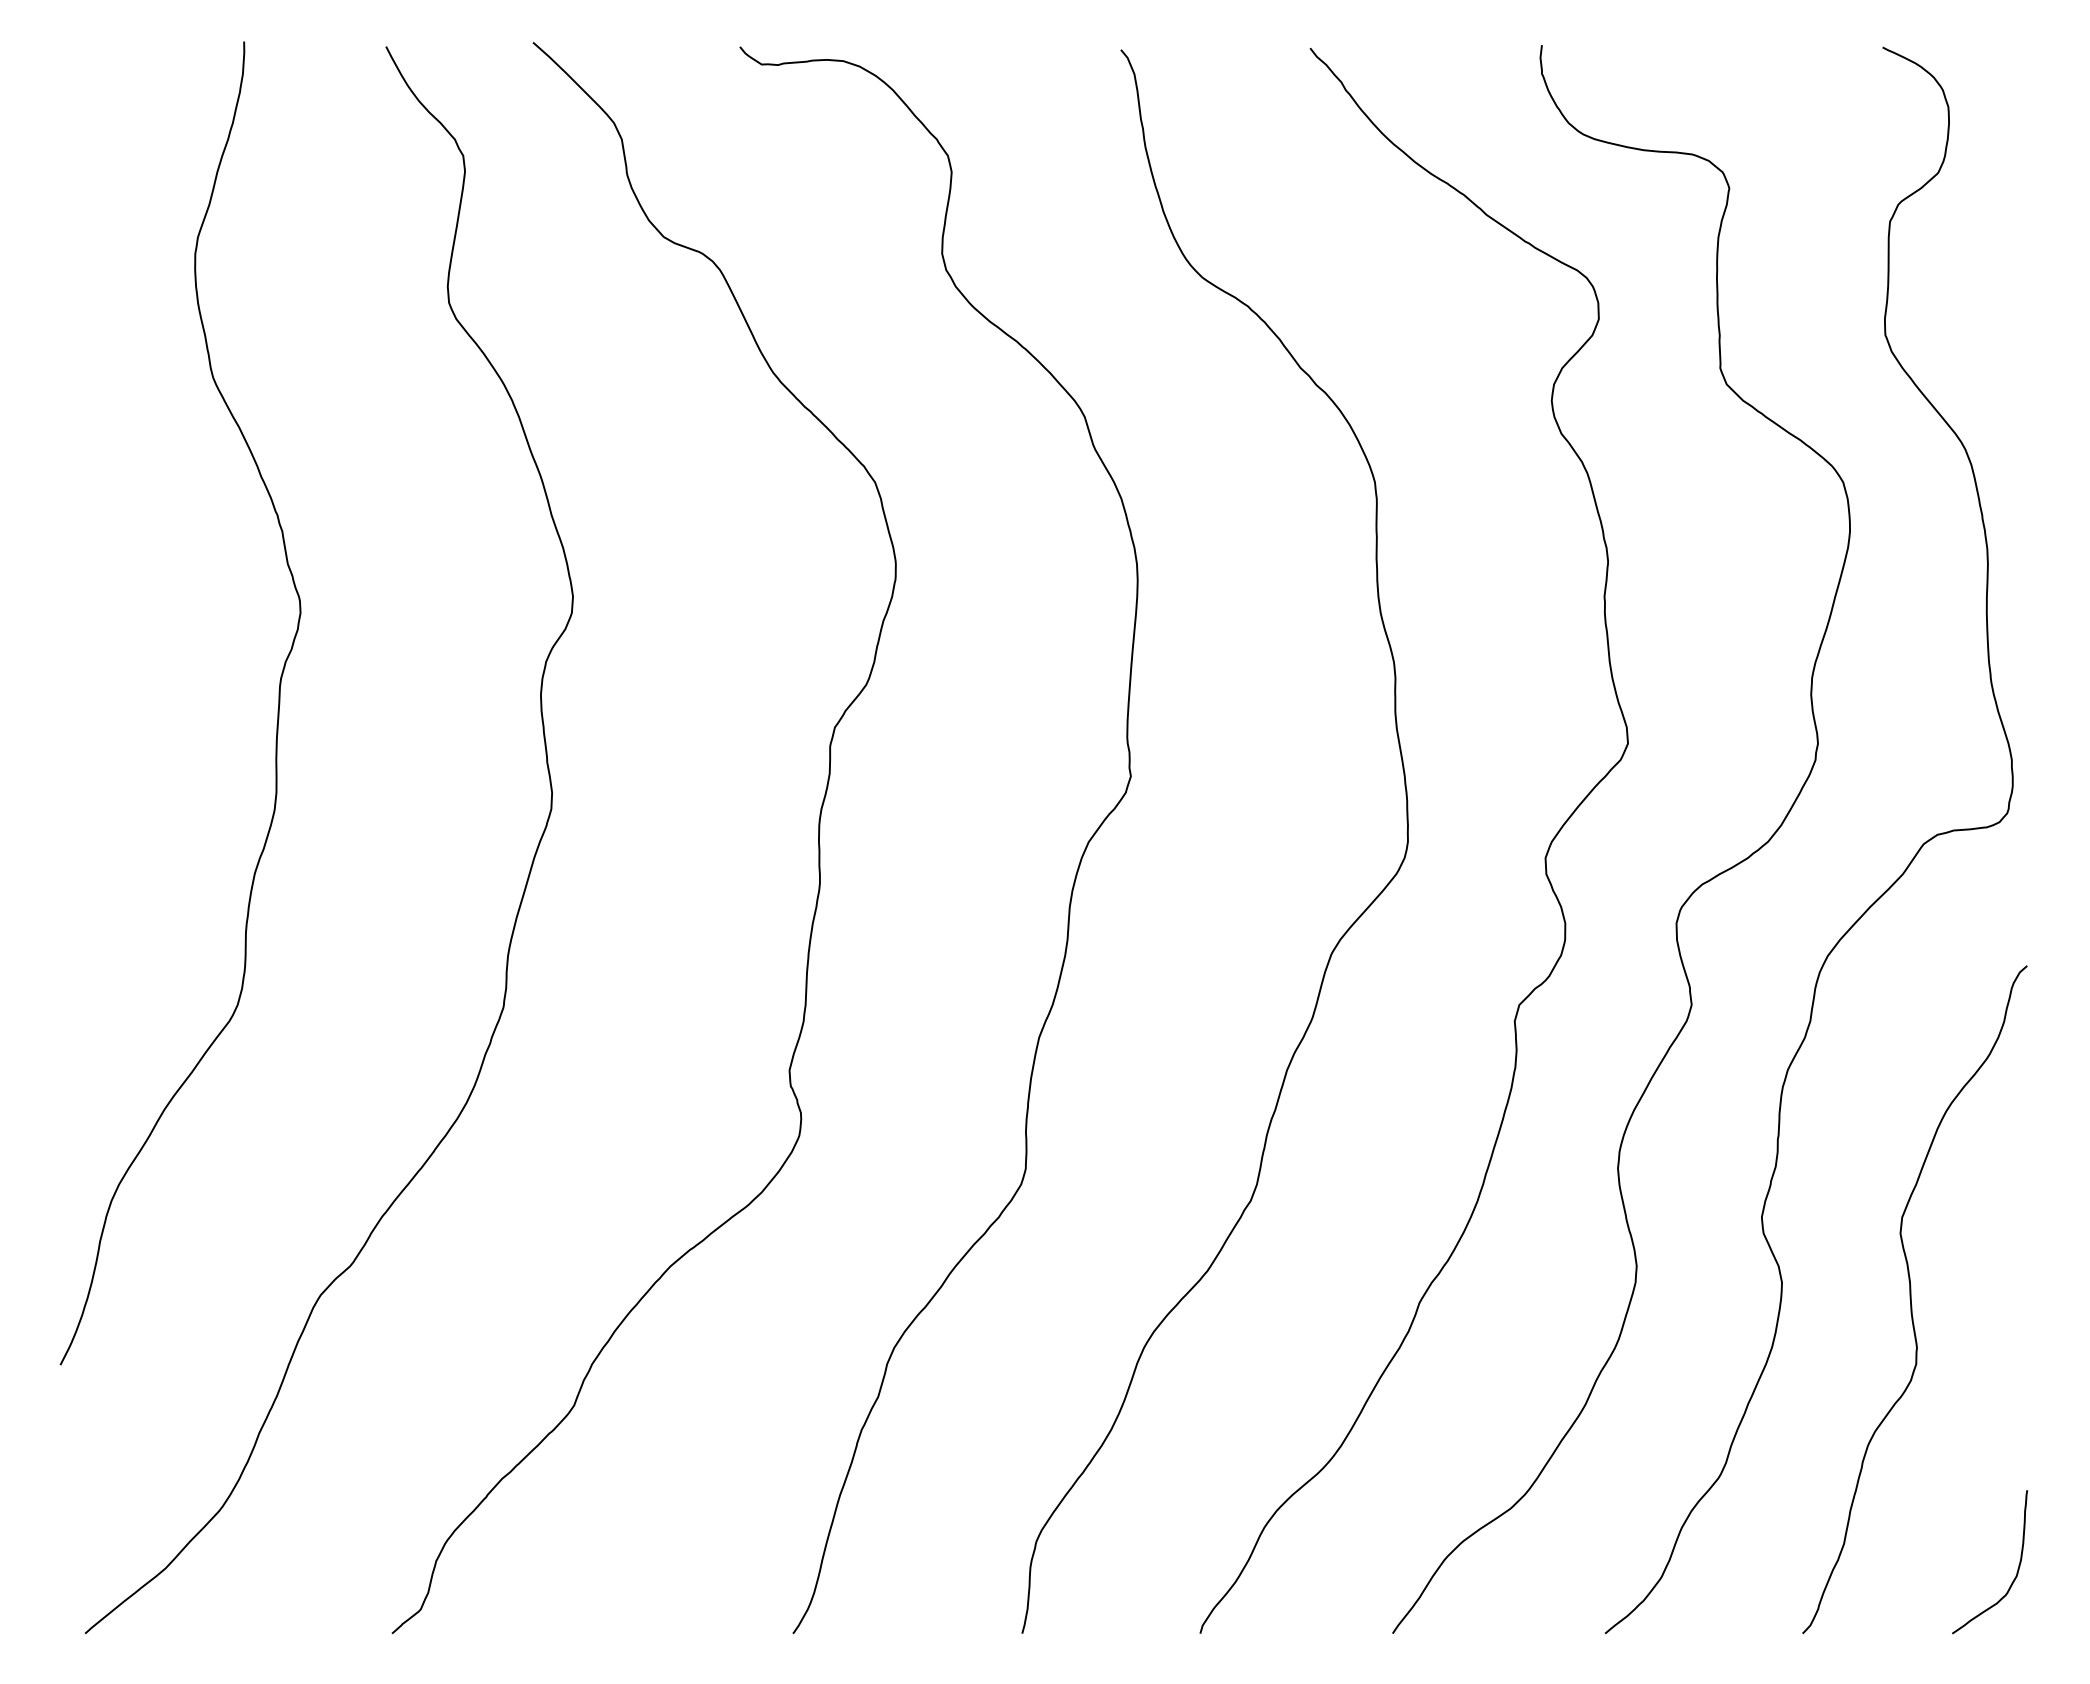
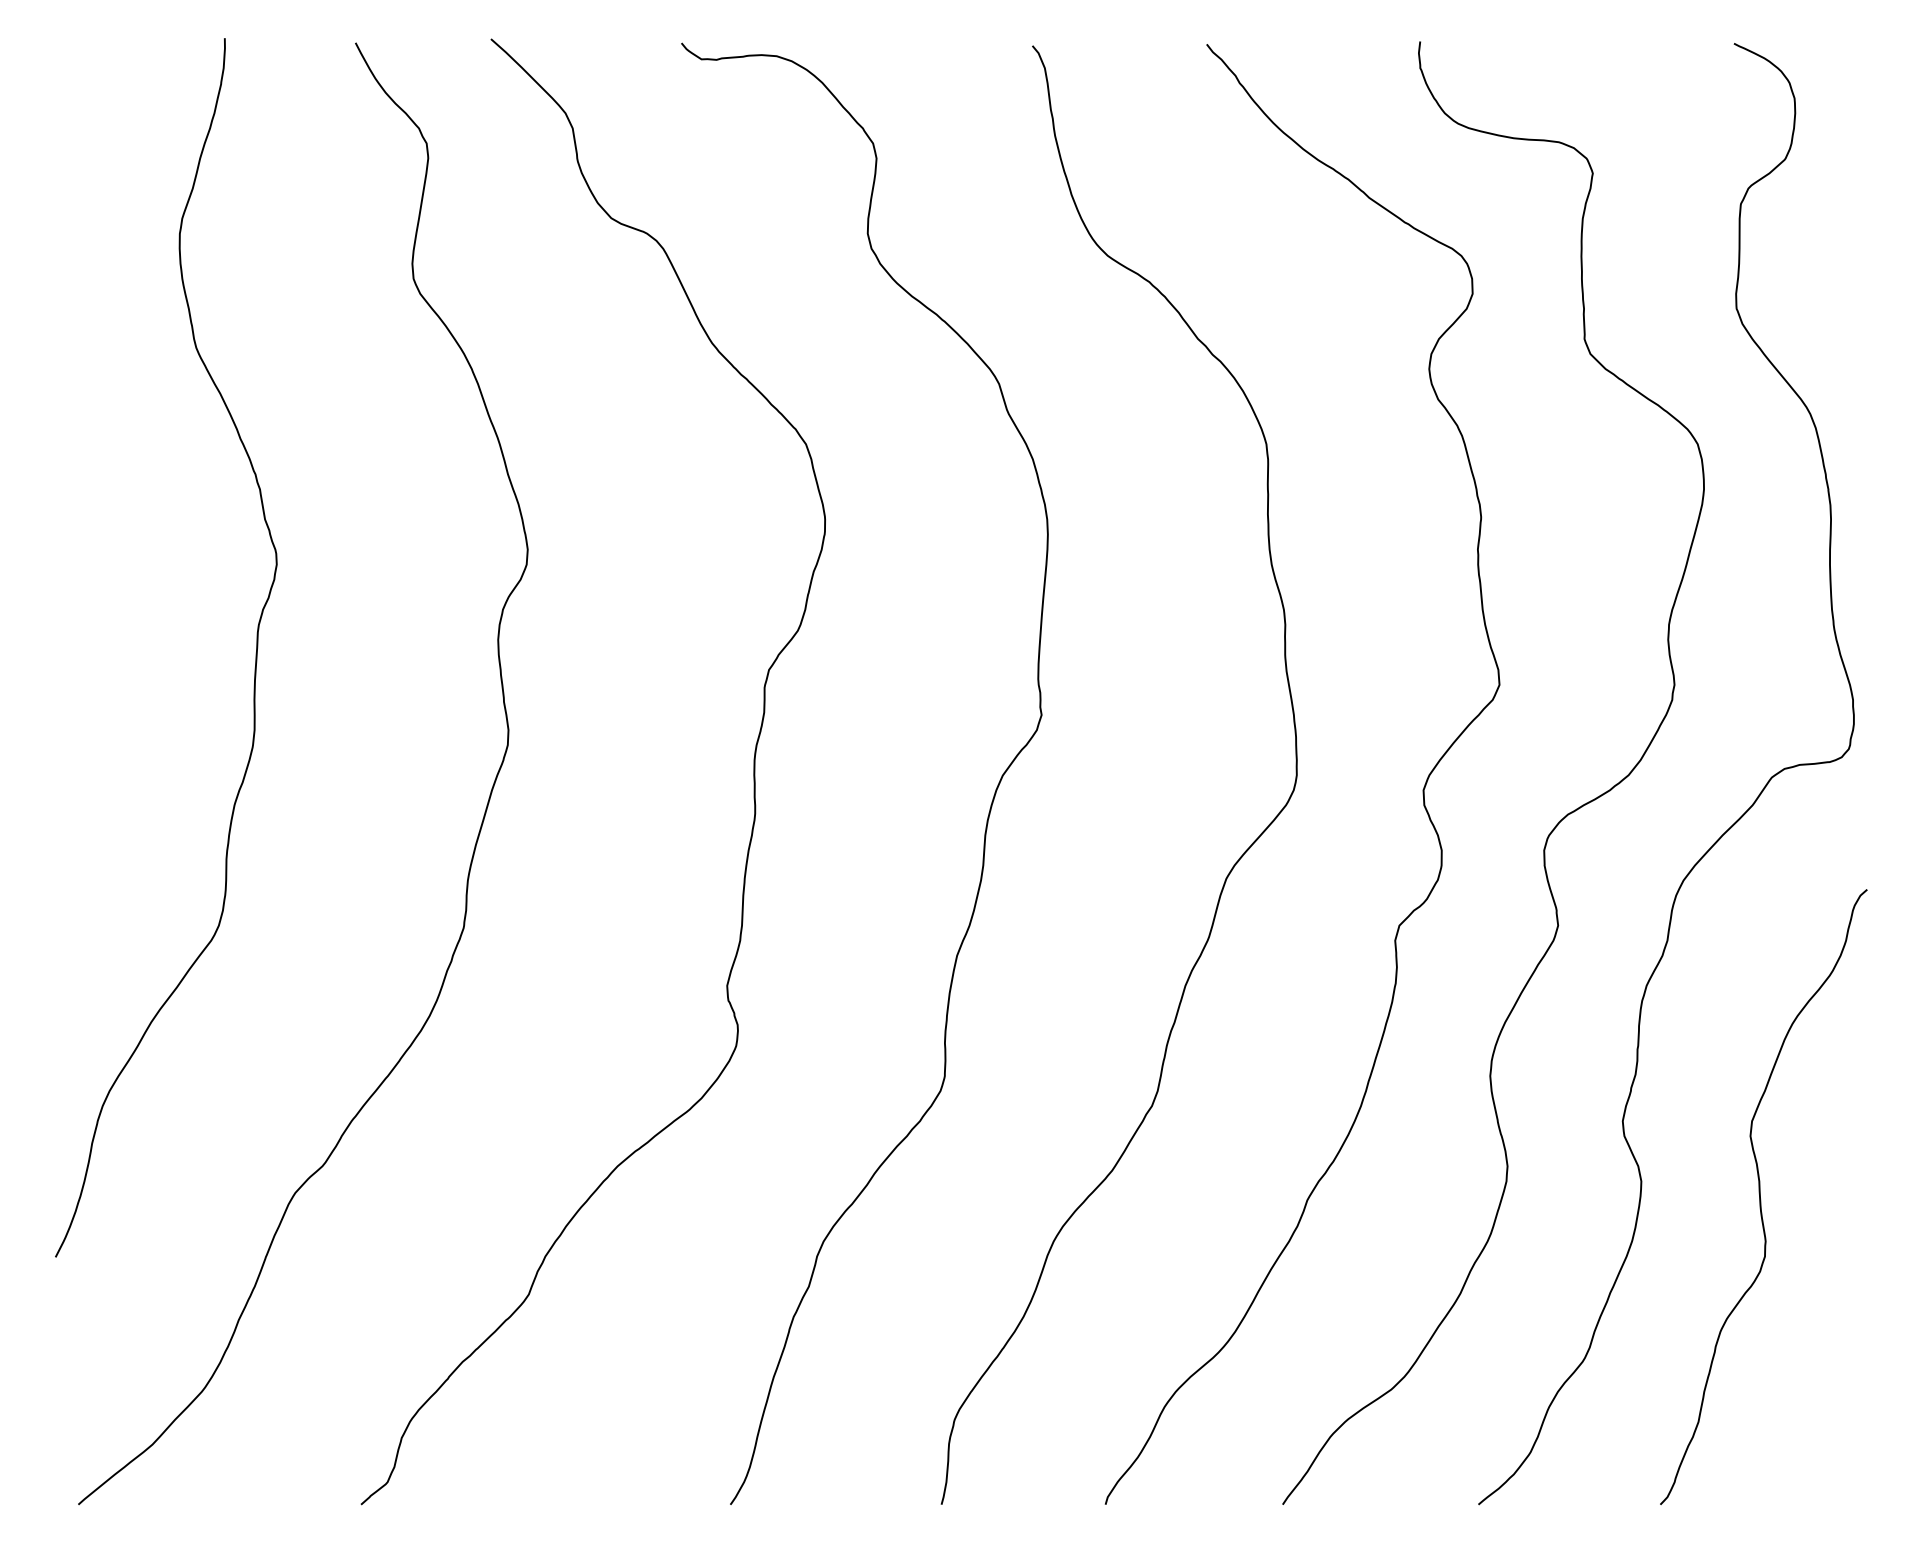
curve: (2017, 1568) -> (1858, 1444), removed

